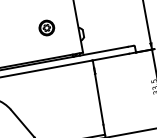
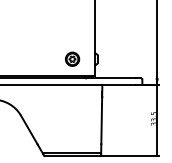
part: (46, 27) -> (72, 58), moved

